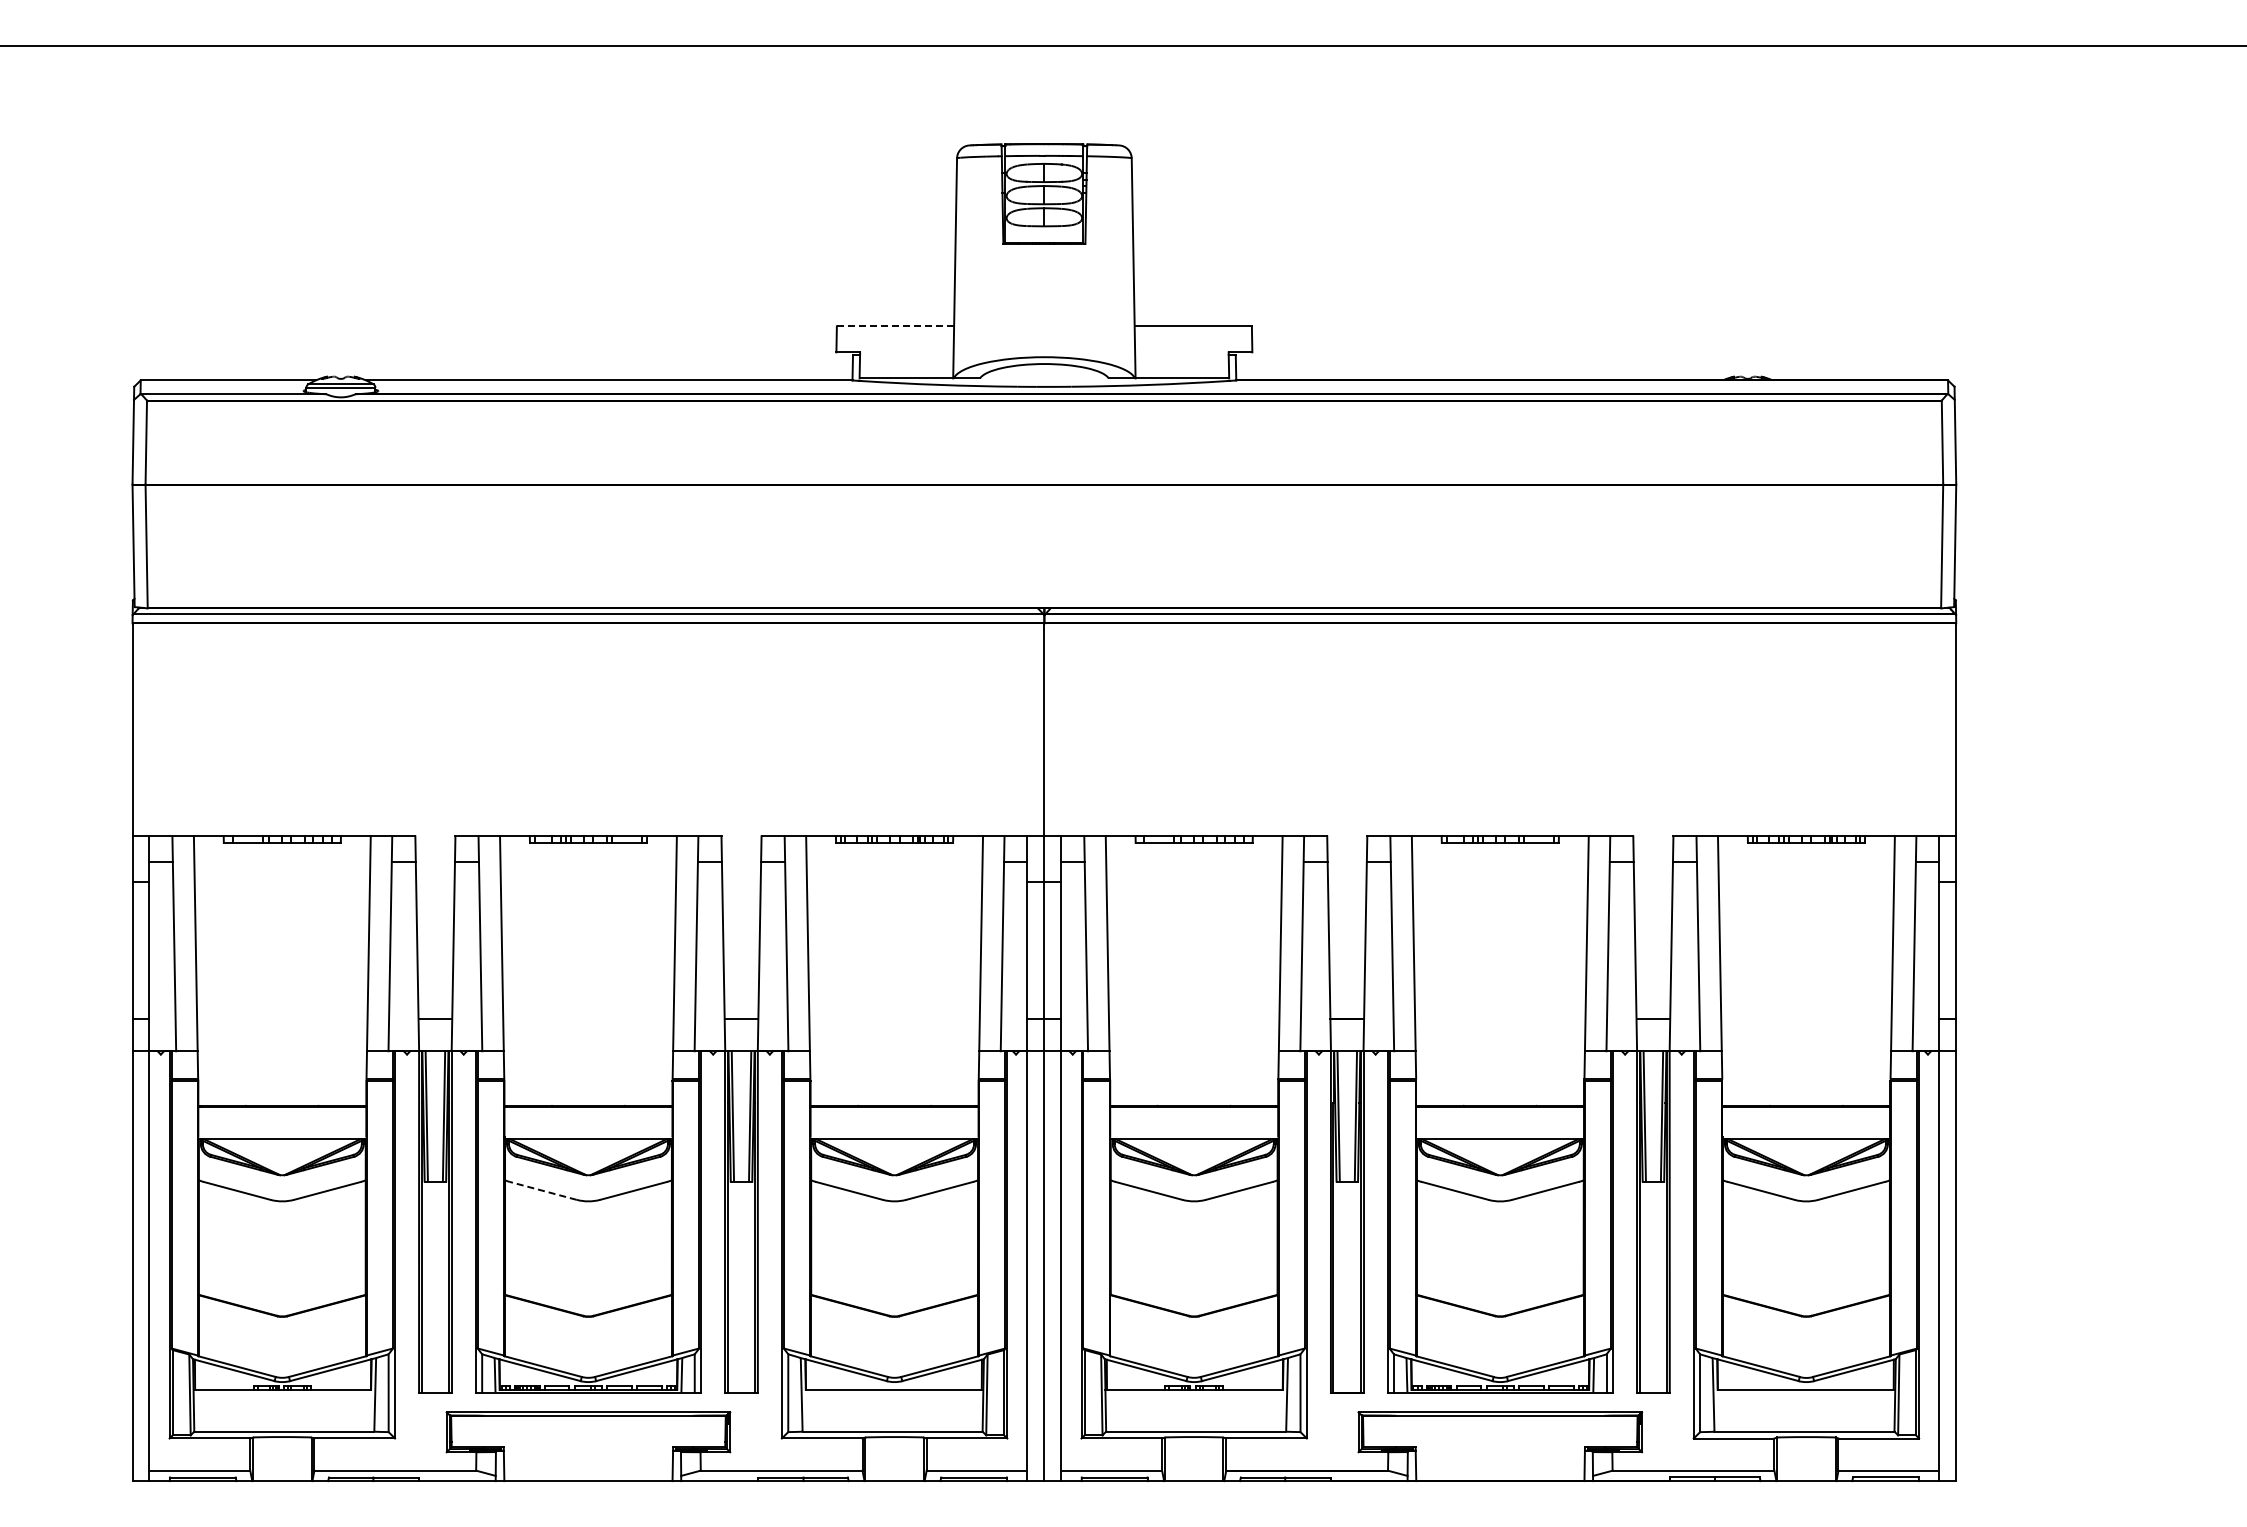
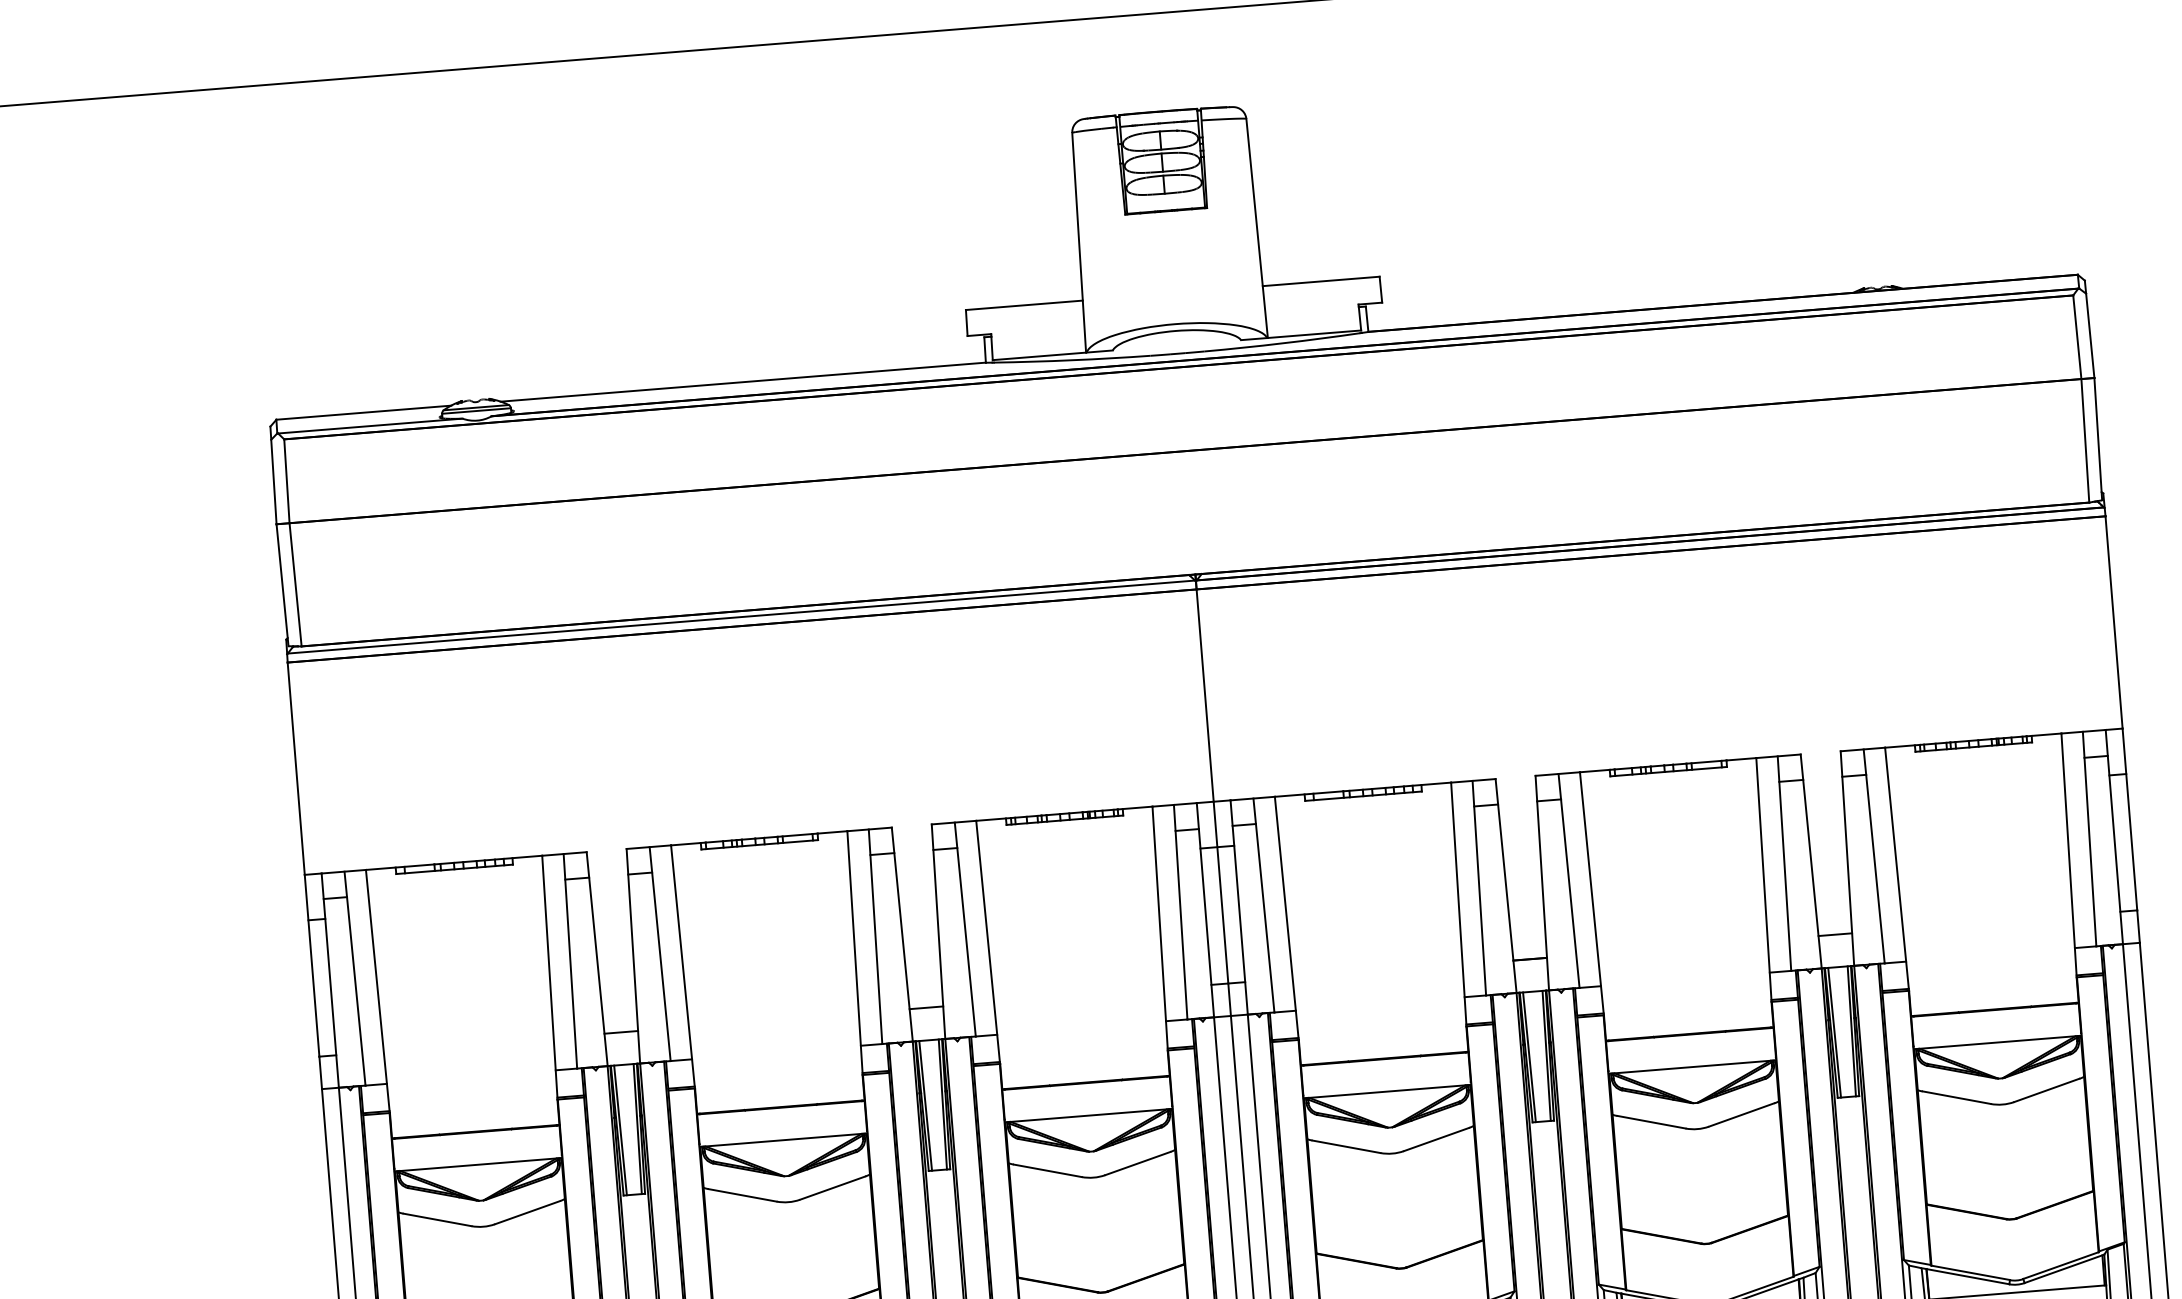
line: (895, 326) -> (1024, 305), dashed -> solid
line: (543, 1190) -> (742, 1194), dashed -> solid

